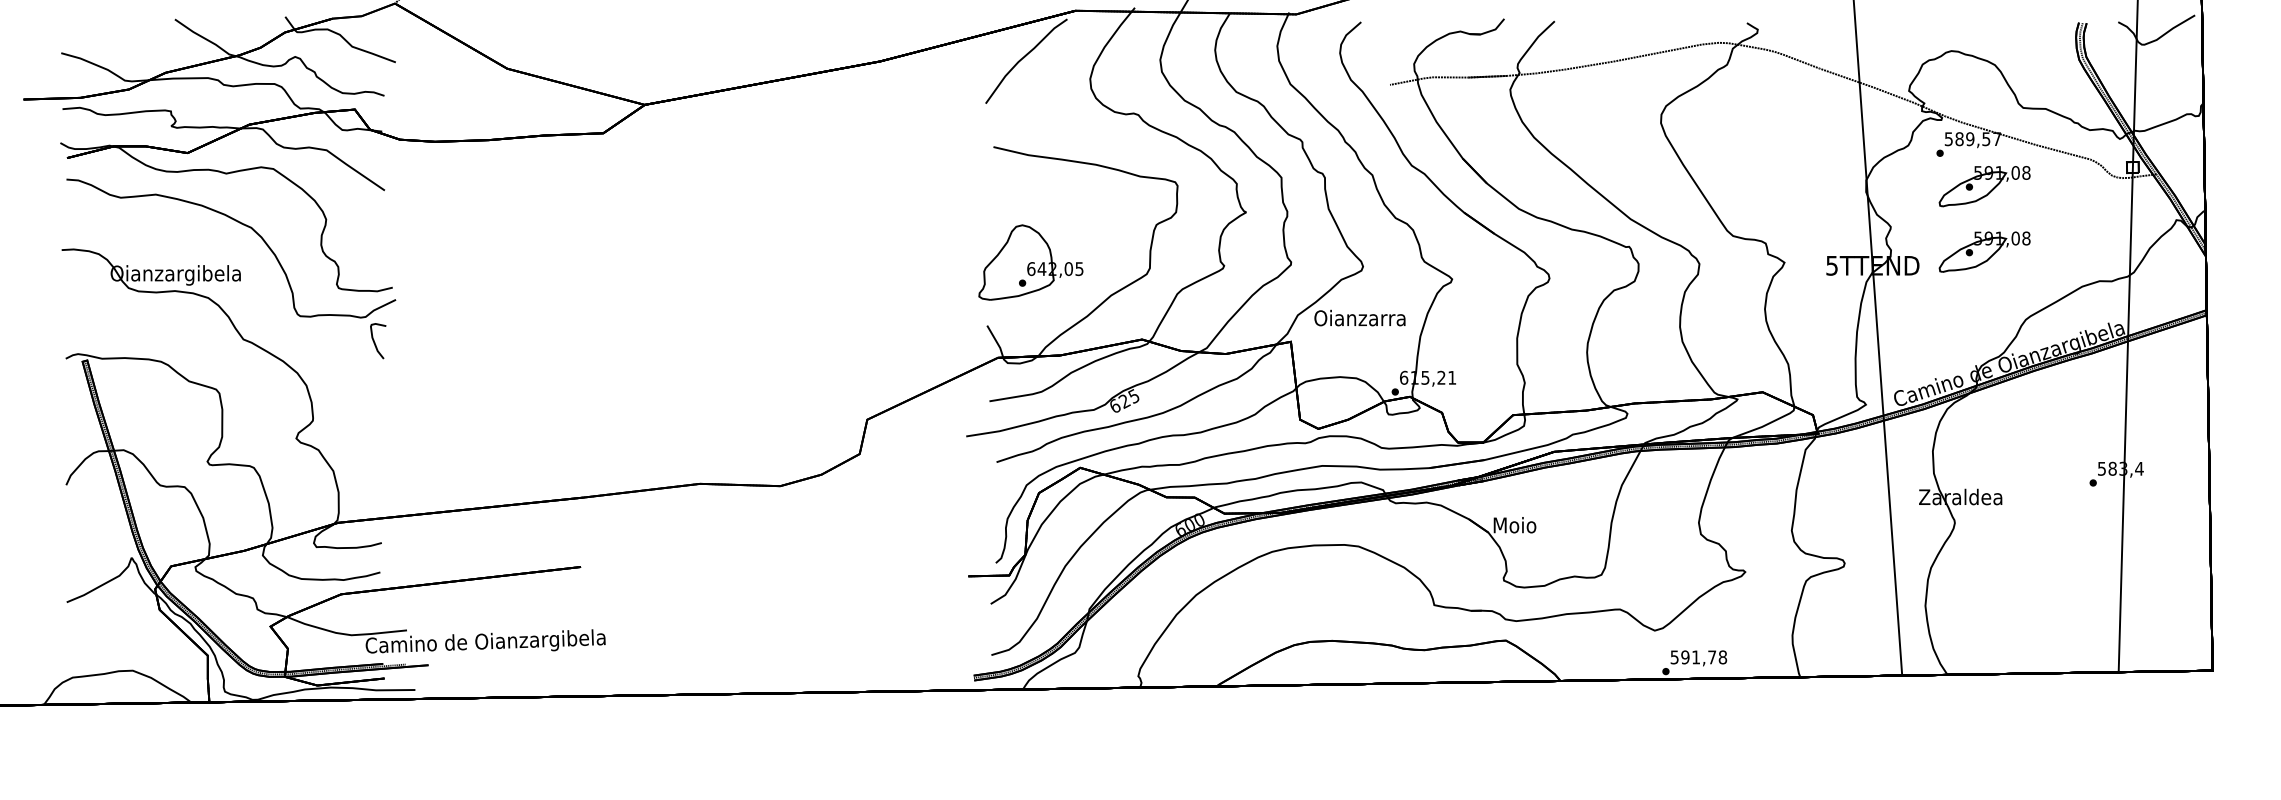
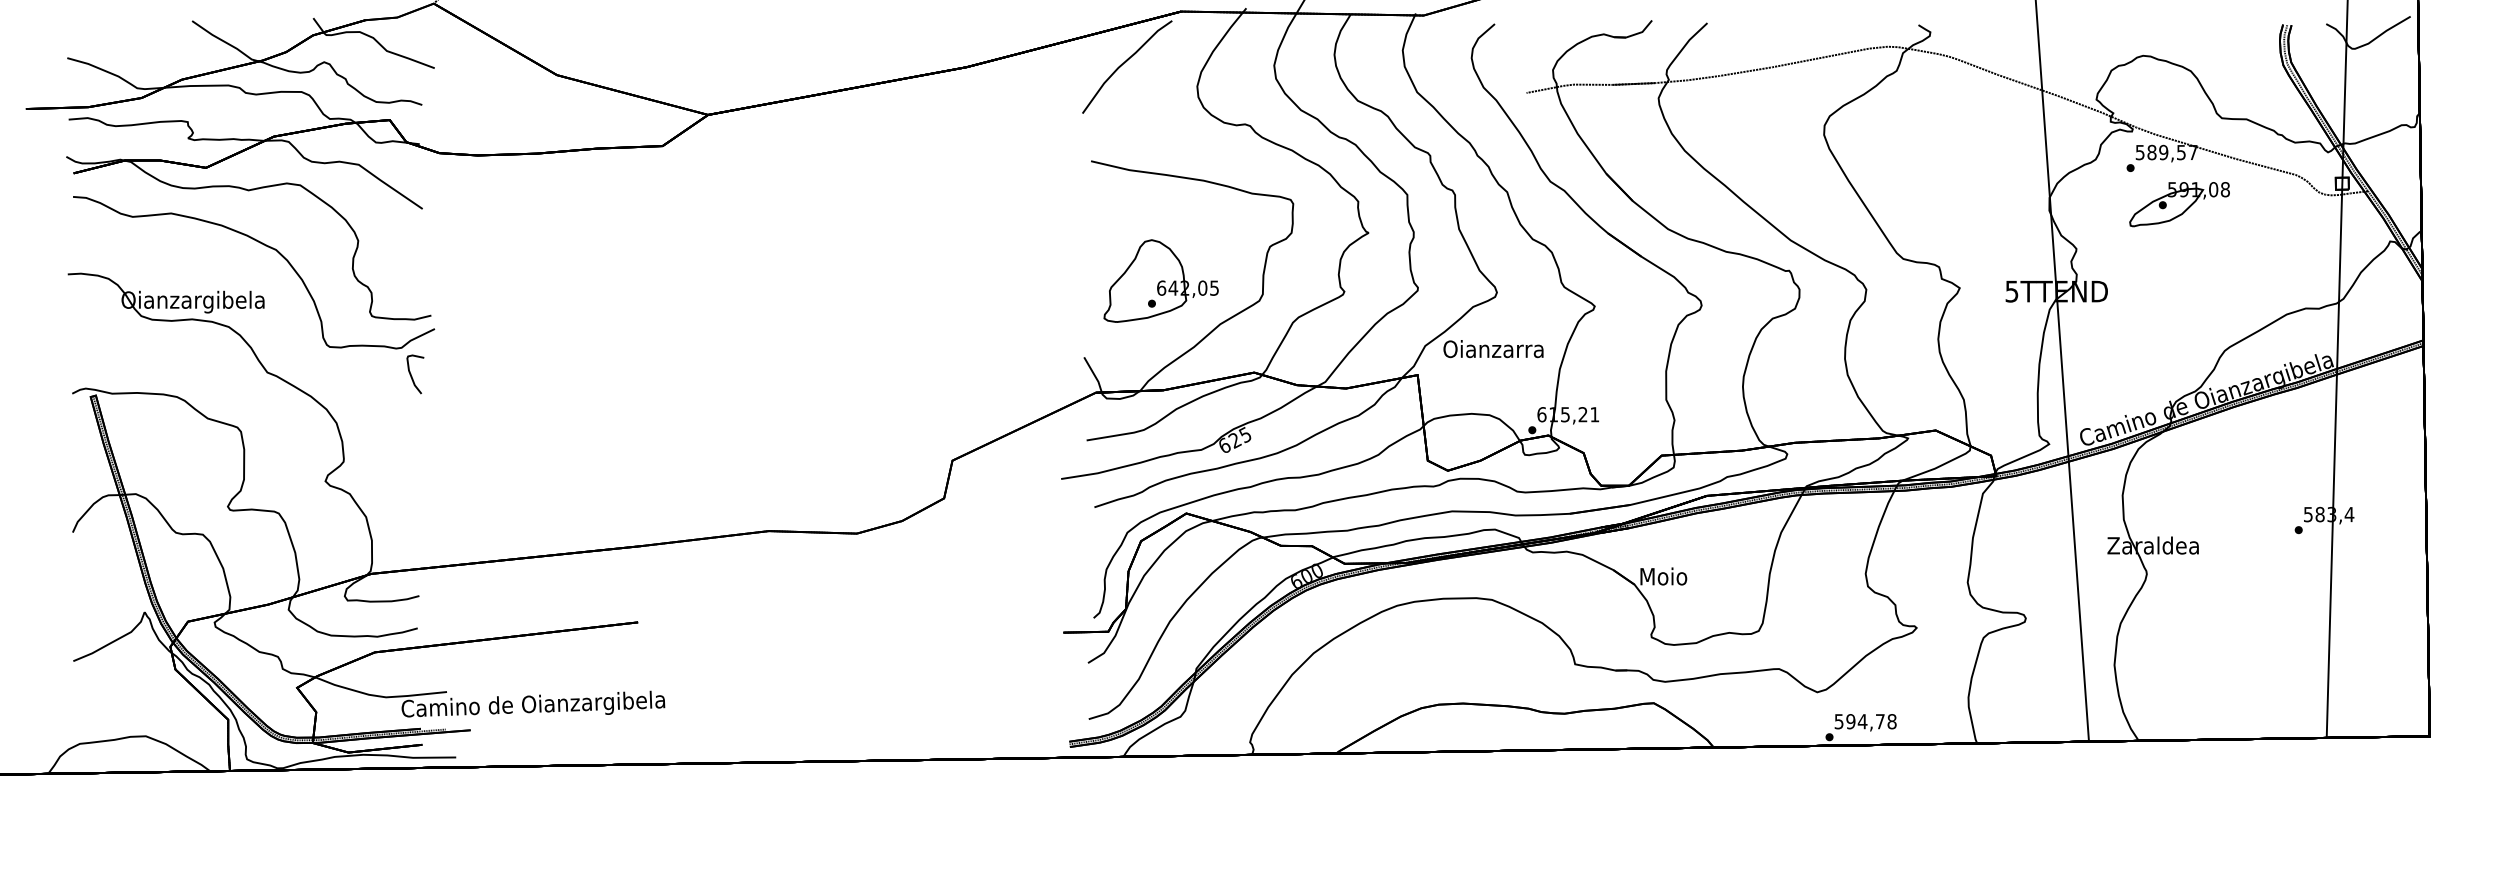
part: (1984, 252) -> (2179, 276), removed
part: (1030, 262) -> (1160, 280), moved
text: (1695, 657) -> (1862, 721), 591,78 -> 594,78

